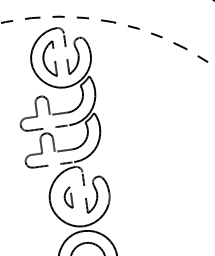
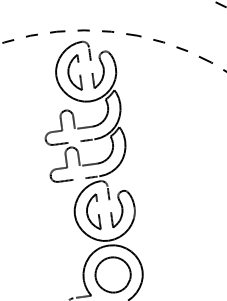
part: (68, 197) -> (93, 211), size x1.67

